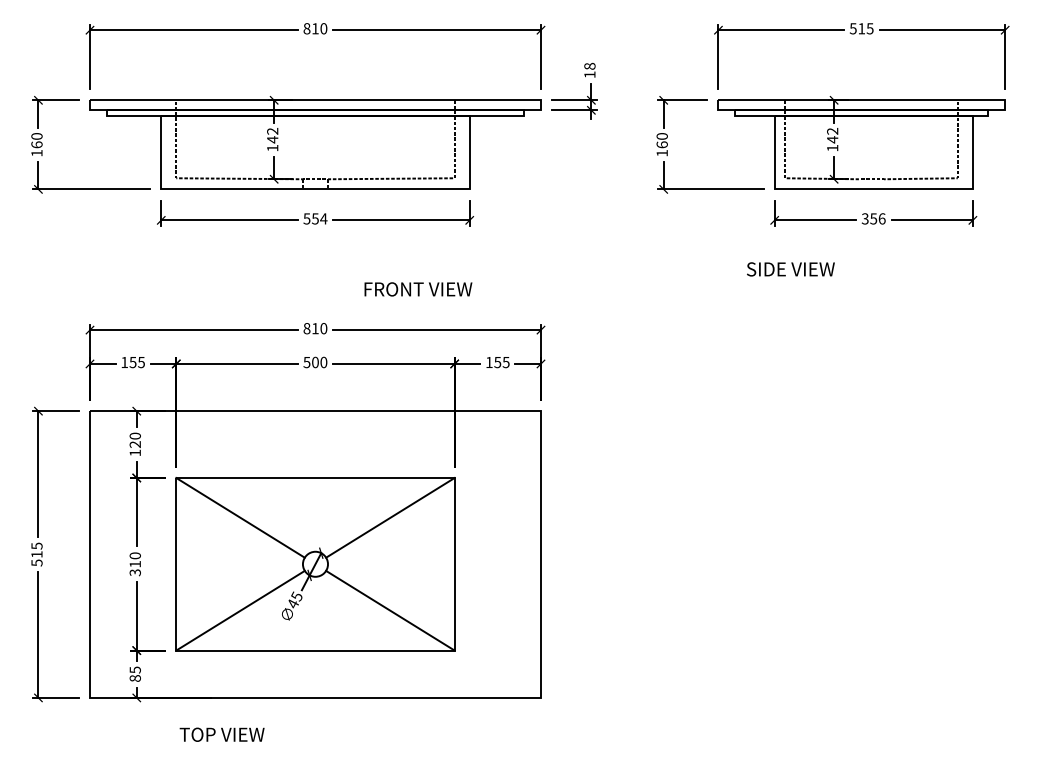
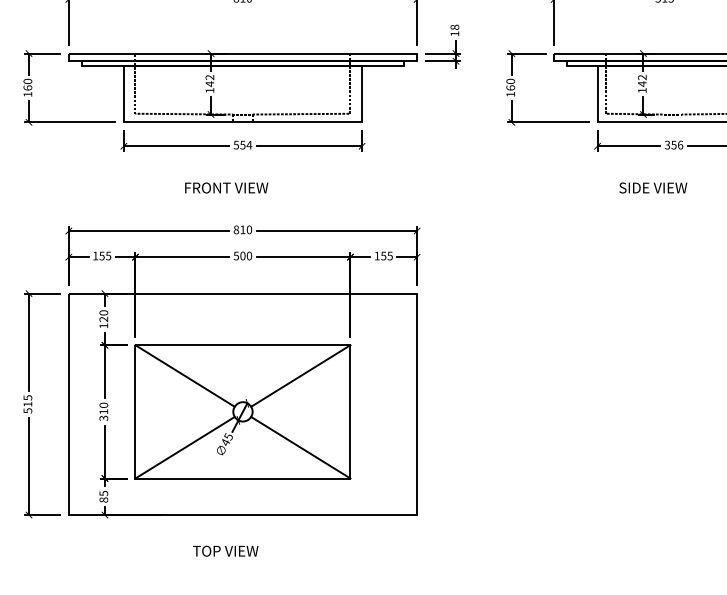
text: (790, 269) -> (653, 188), moved
text: (418, 289) -> (226, 188), moved
text: (221, 734) -> (225, 551), moved

